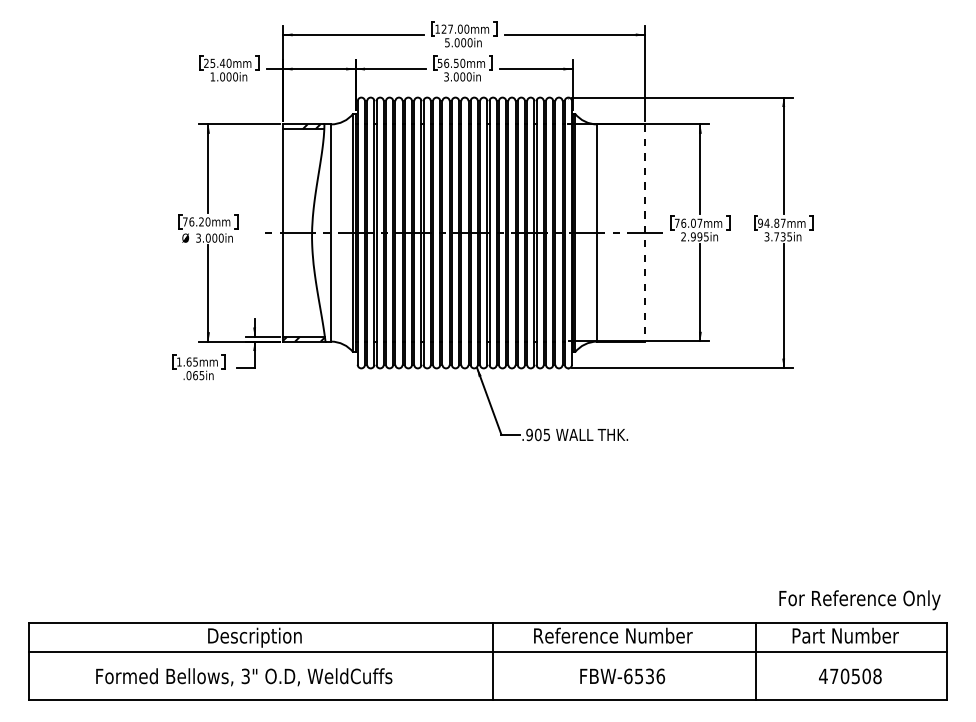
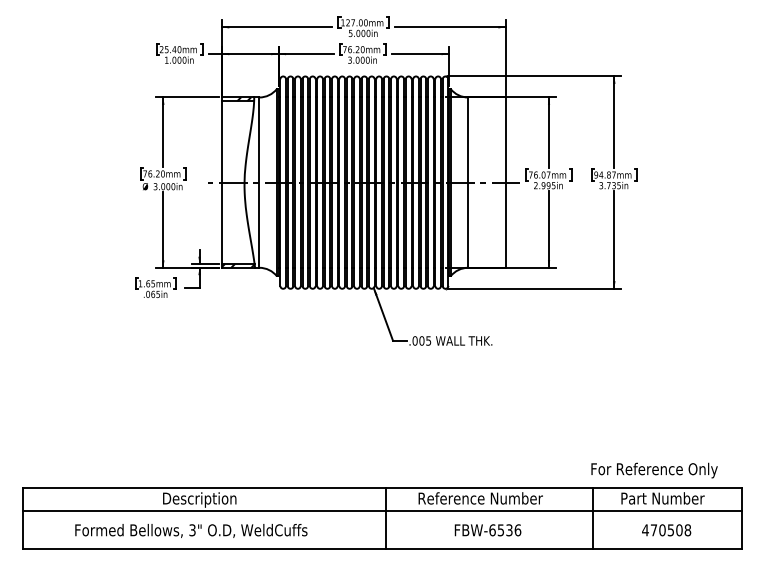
text: (447, 62) -> (350, 48), 56.50mm -> 76.20mm
line: (645, 233) -> (505, 183), dashed -> solid
text: (529, 435) -> (415, 341), .905 -> .005
text: (859, 600) -> (654, 470), moved

